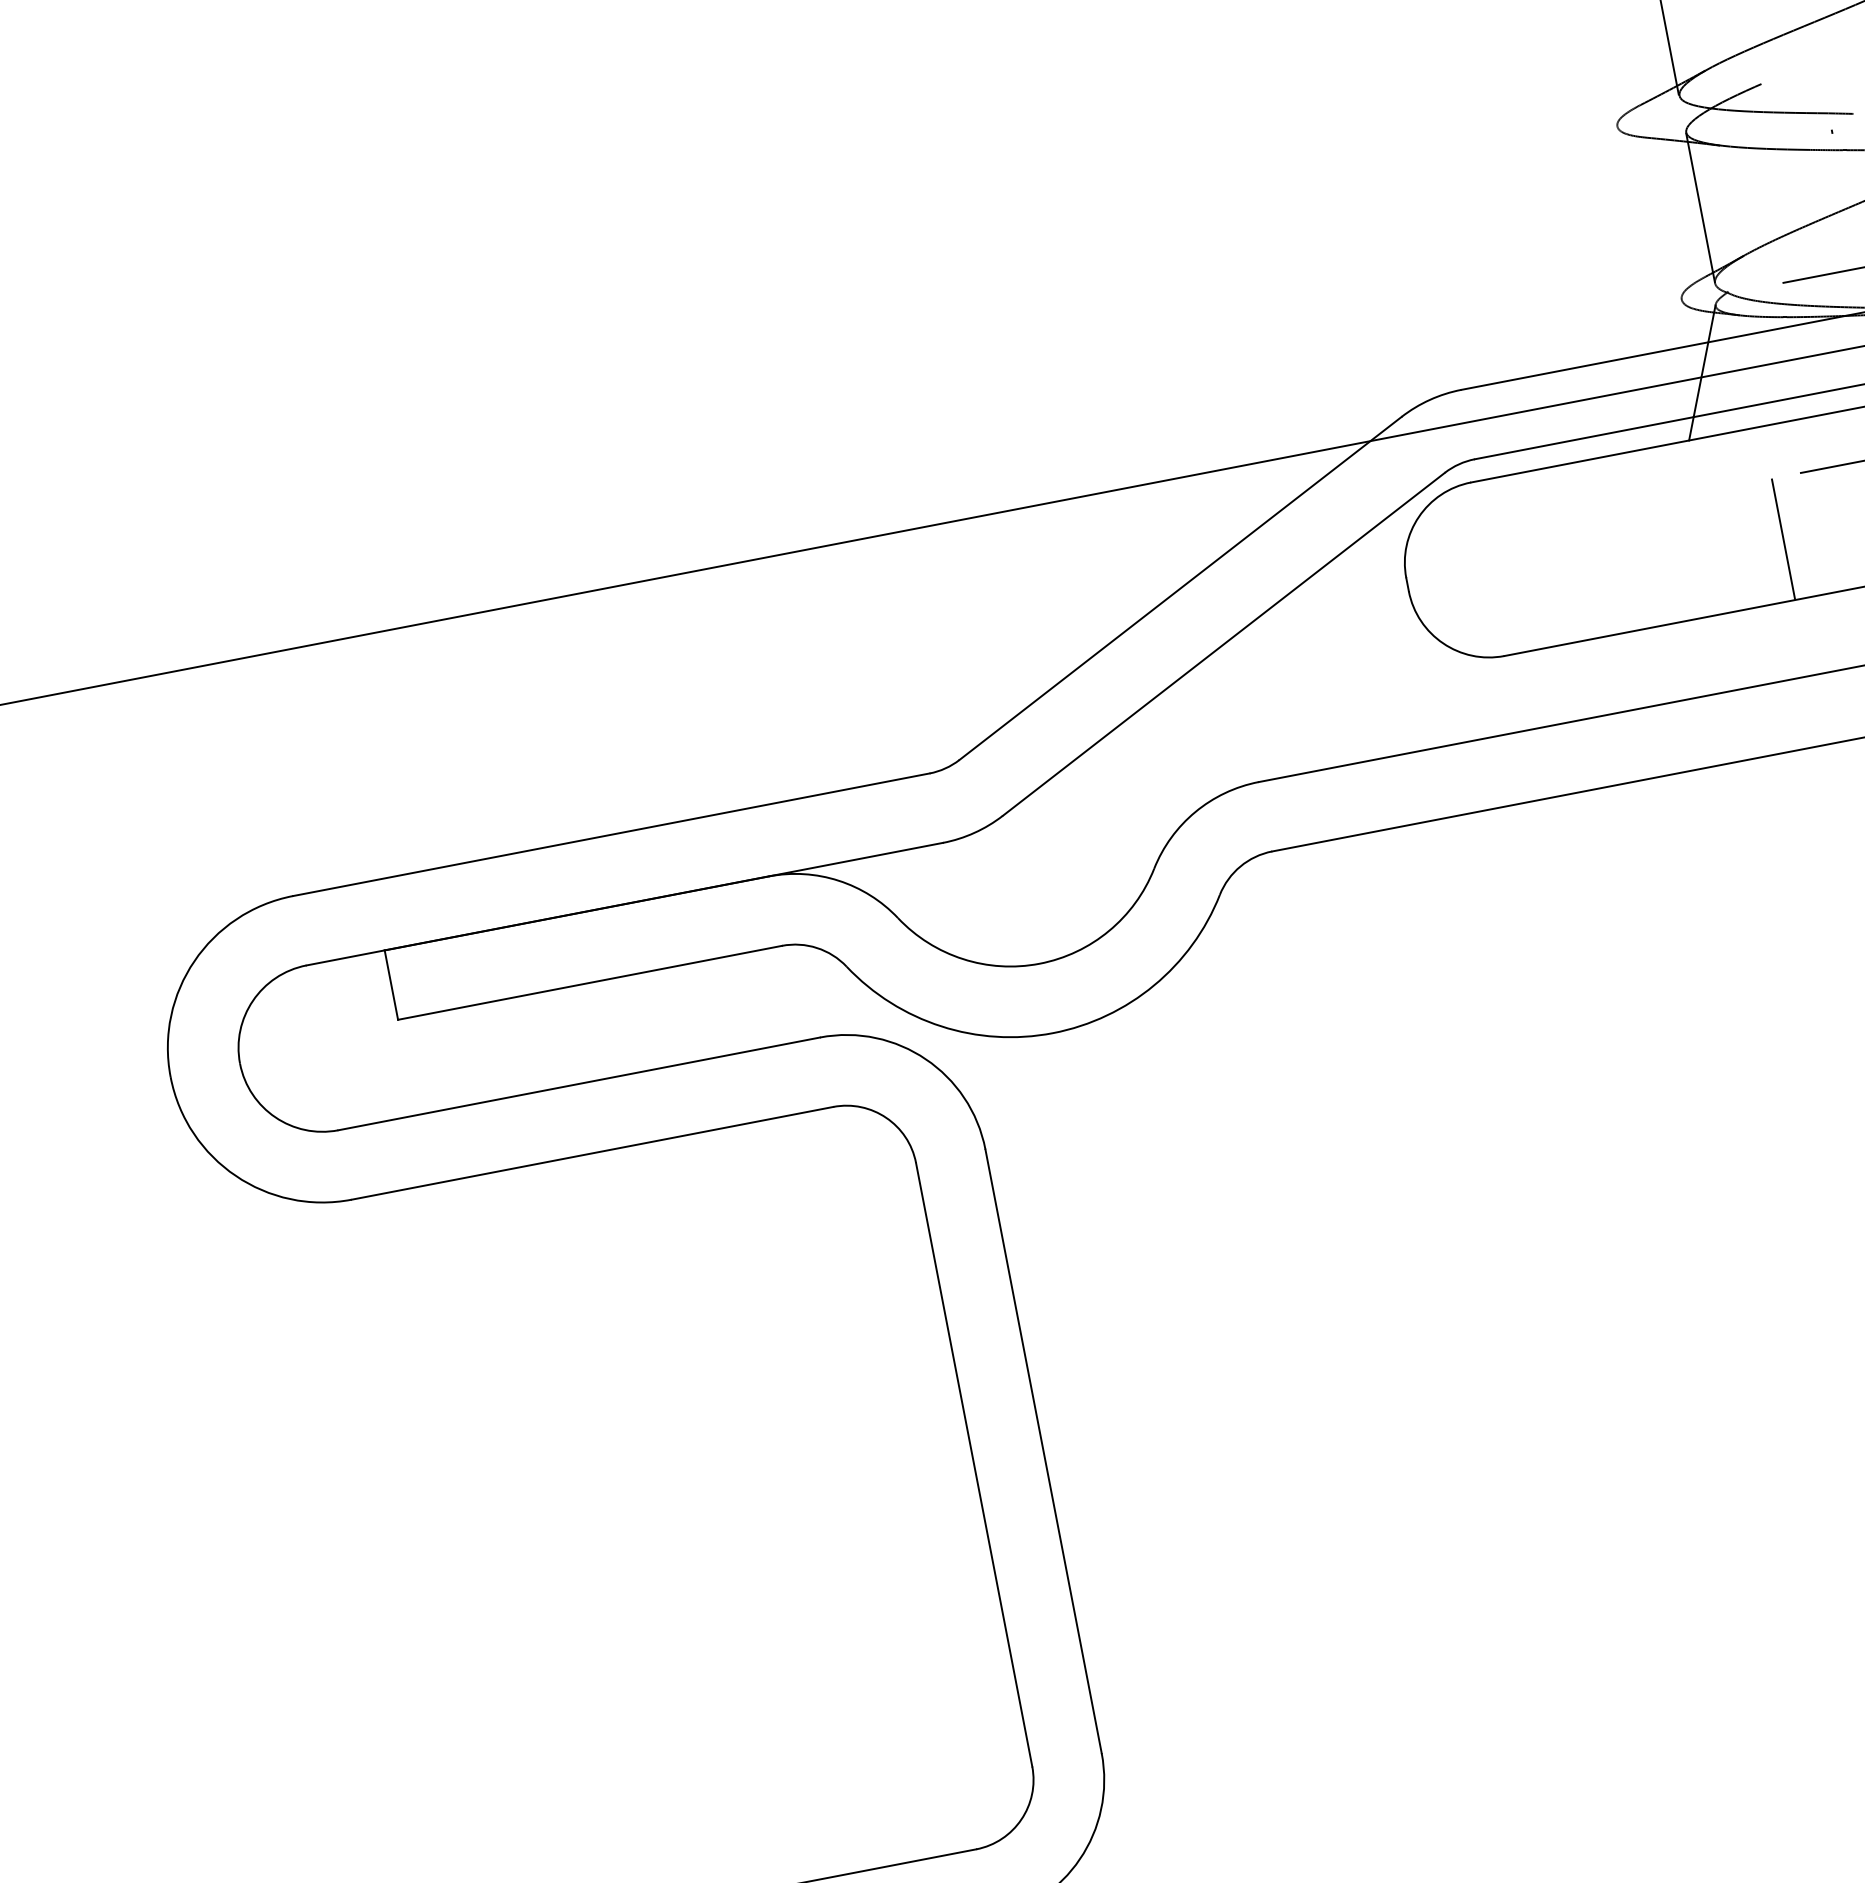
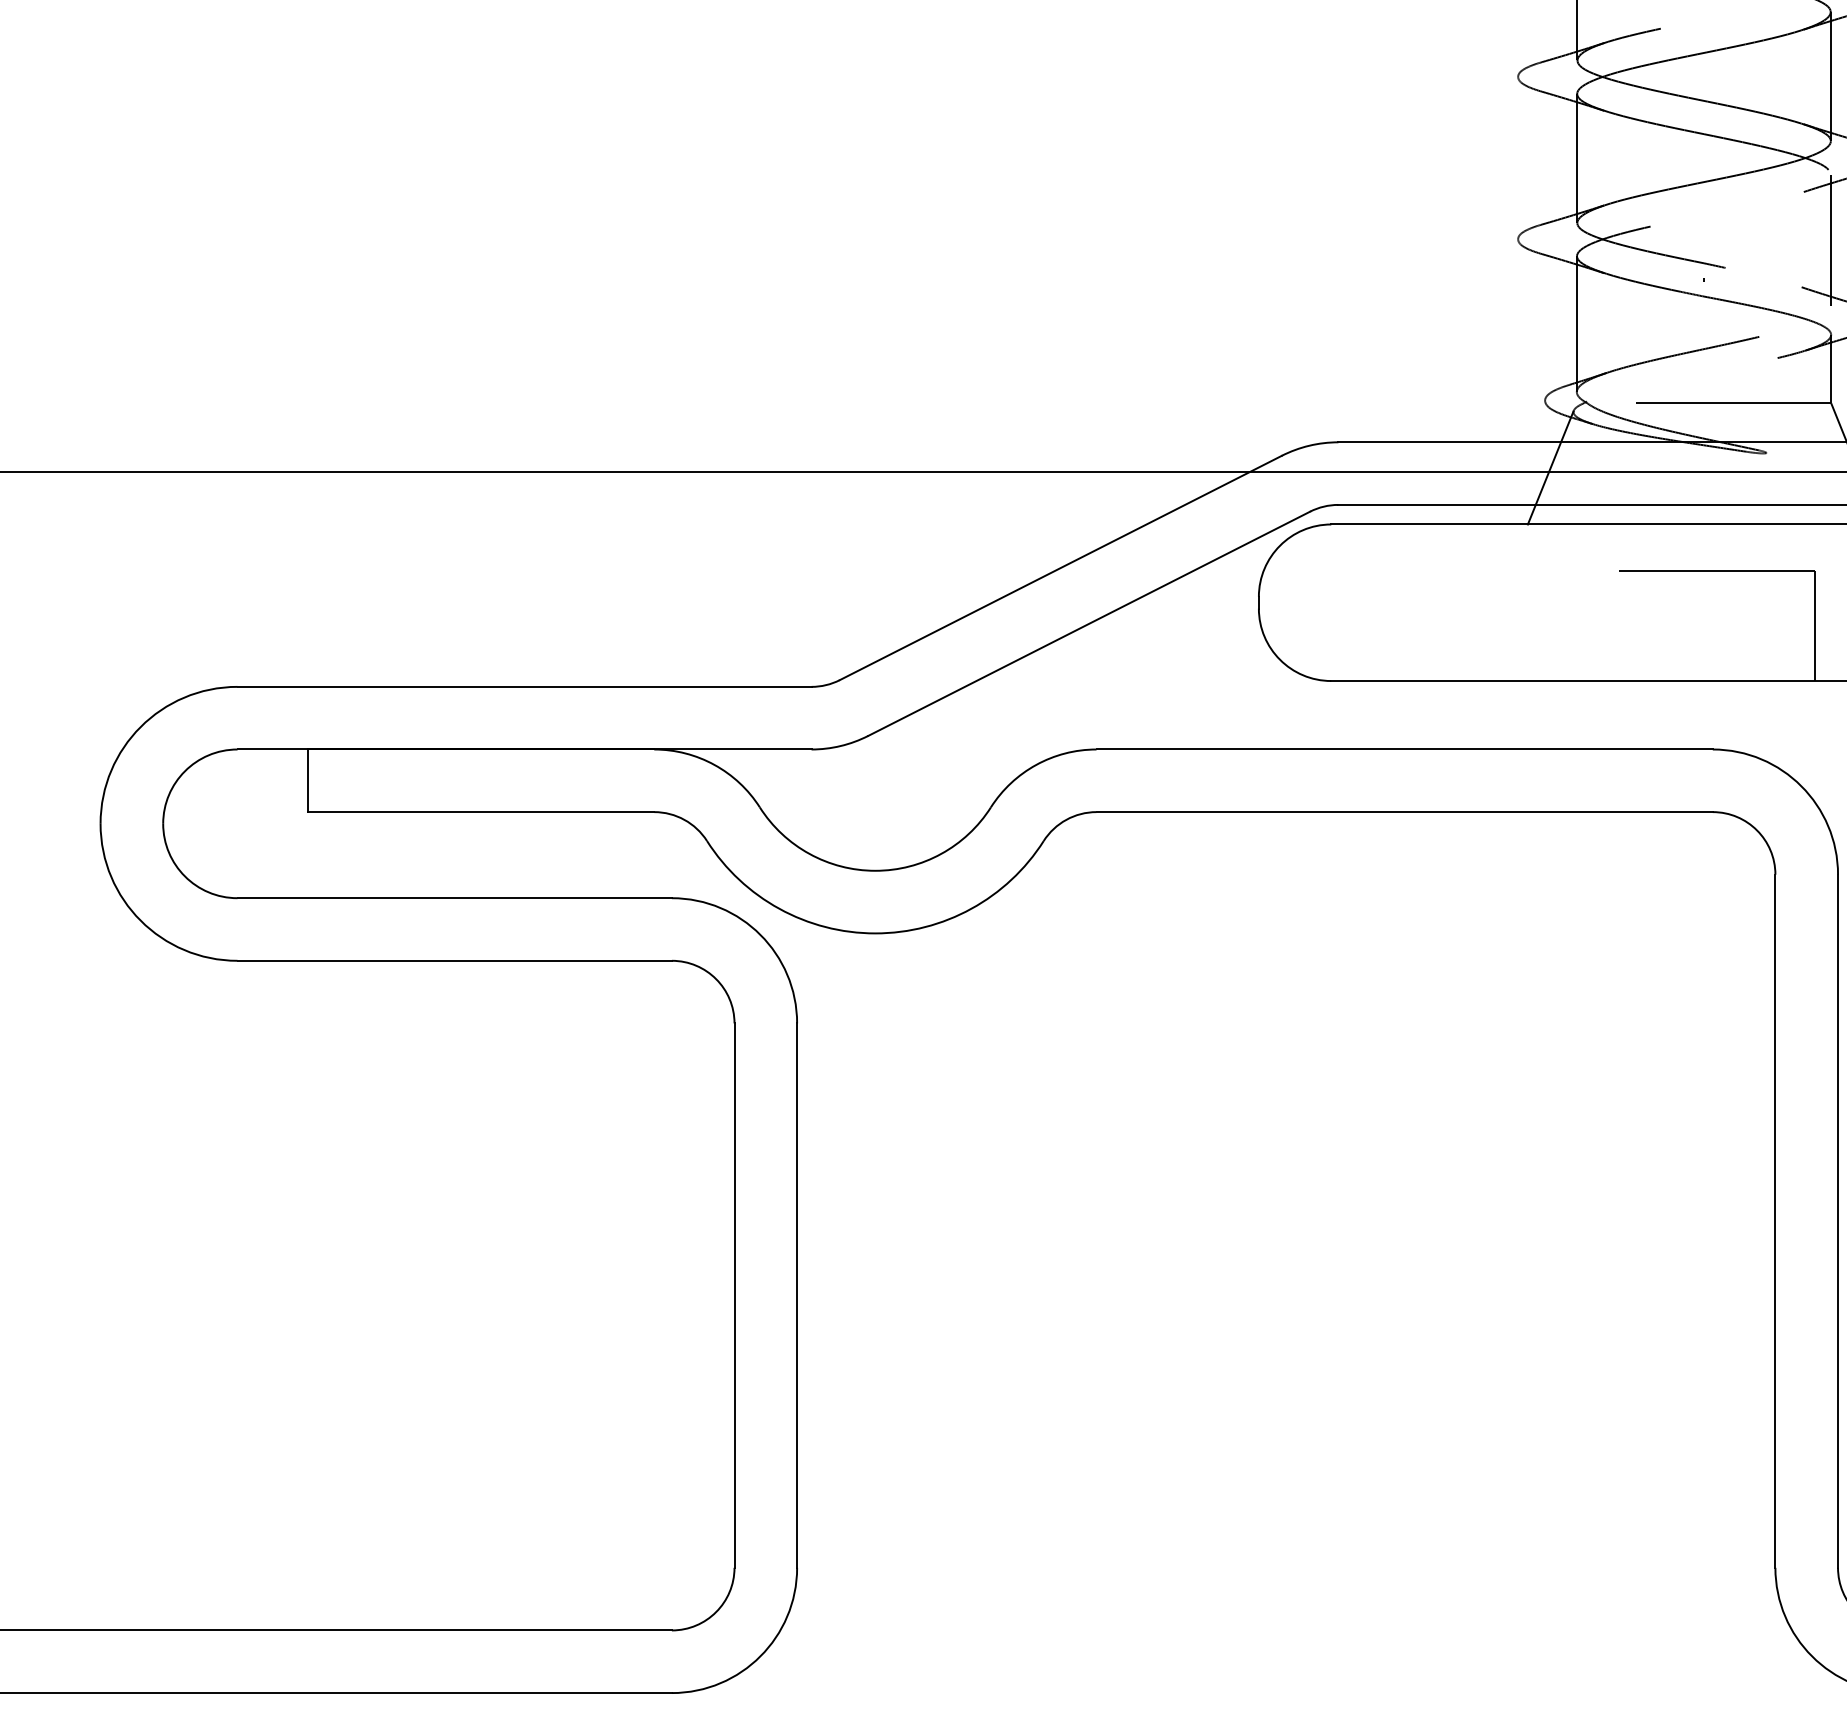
line: (1783, 539) -> (1593, 626), removed

